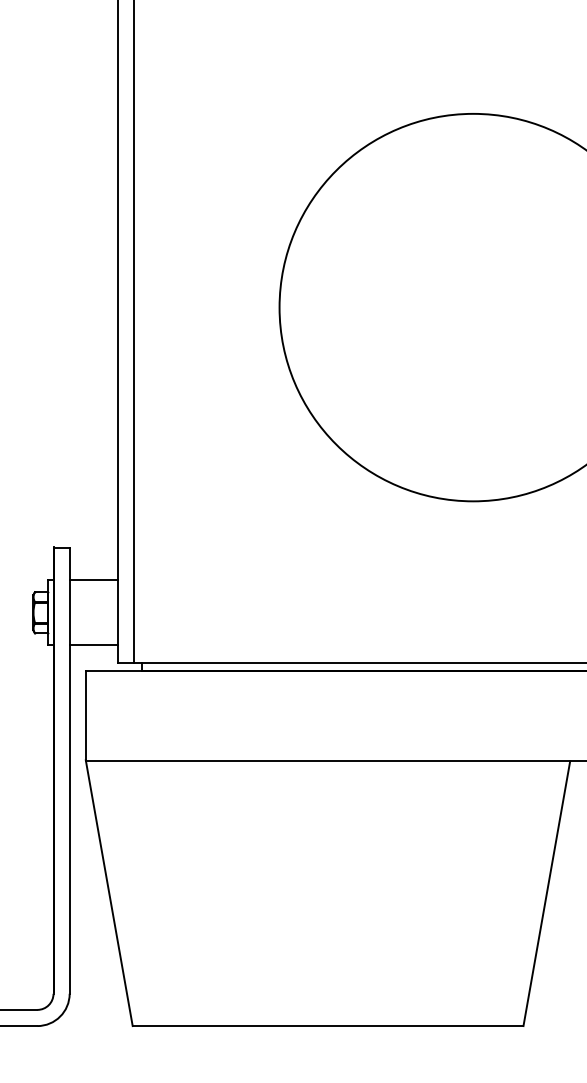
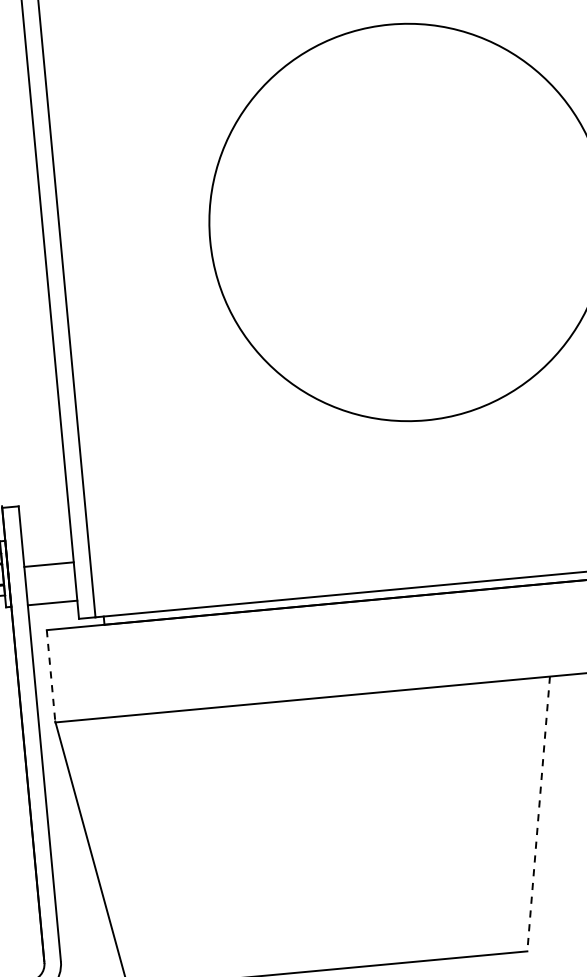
line: (93, 580) -> (48, 564), moved
line: (85, 716) -> (50, 676), solid -> dashed
line: (546, 894) -> (538, 814), solid -> dashed

